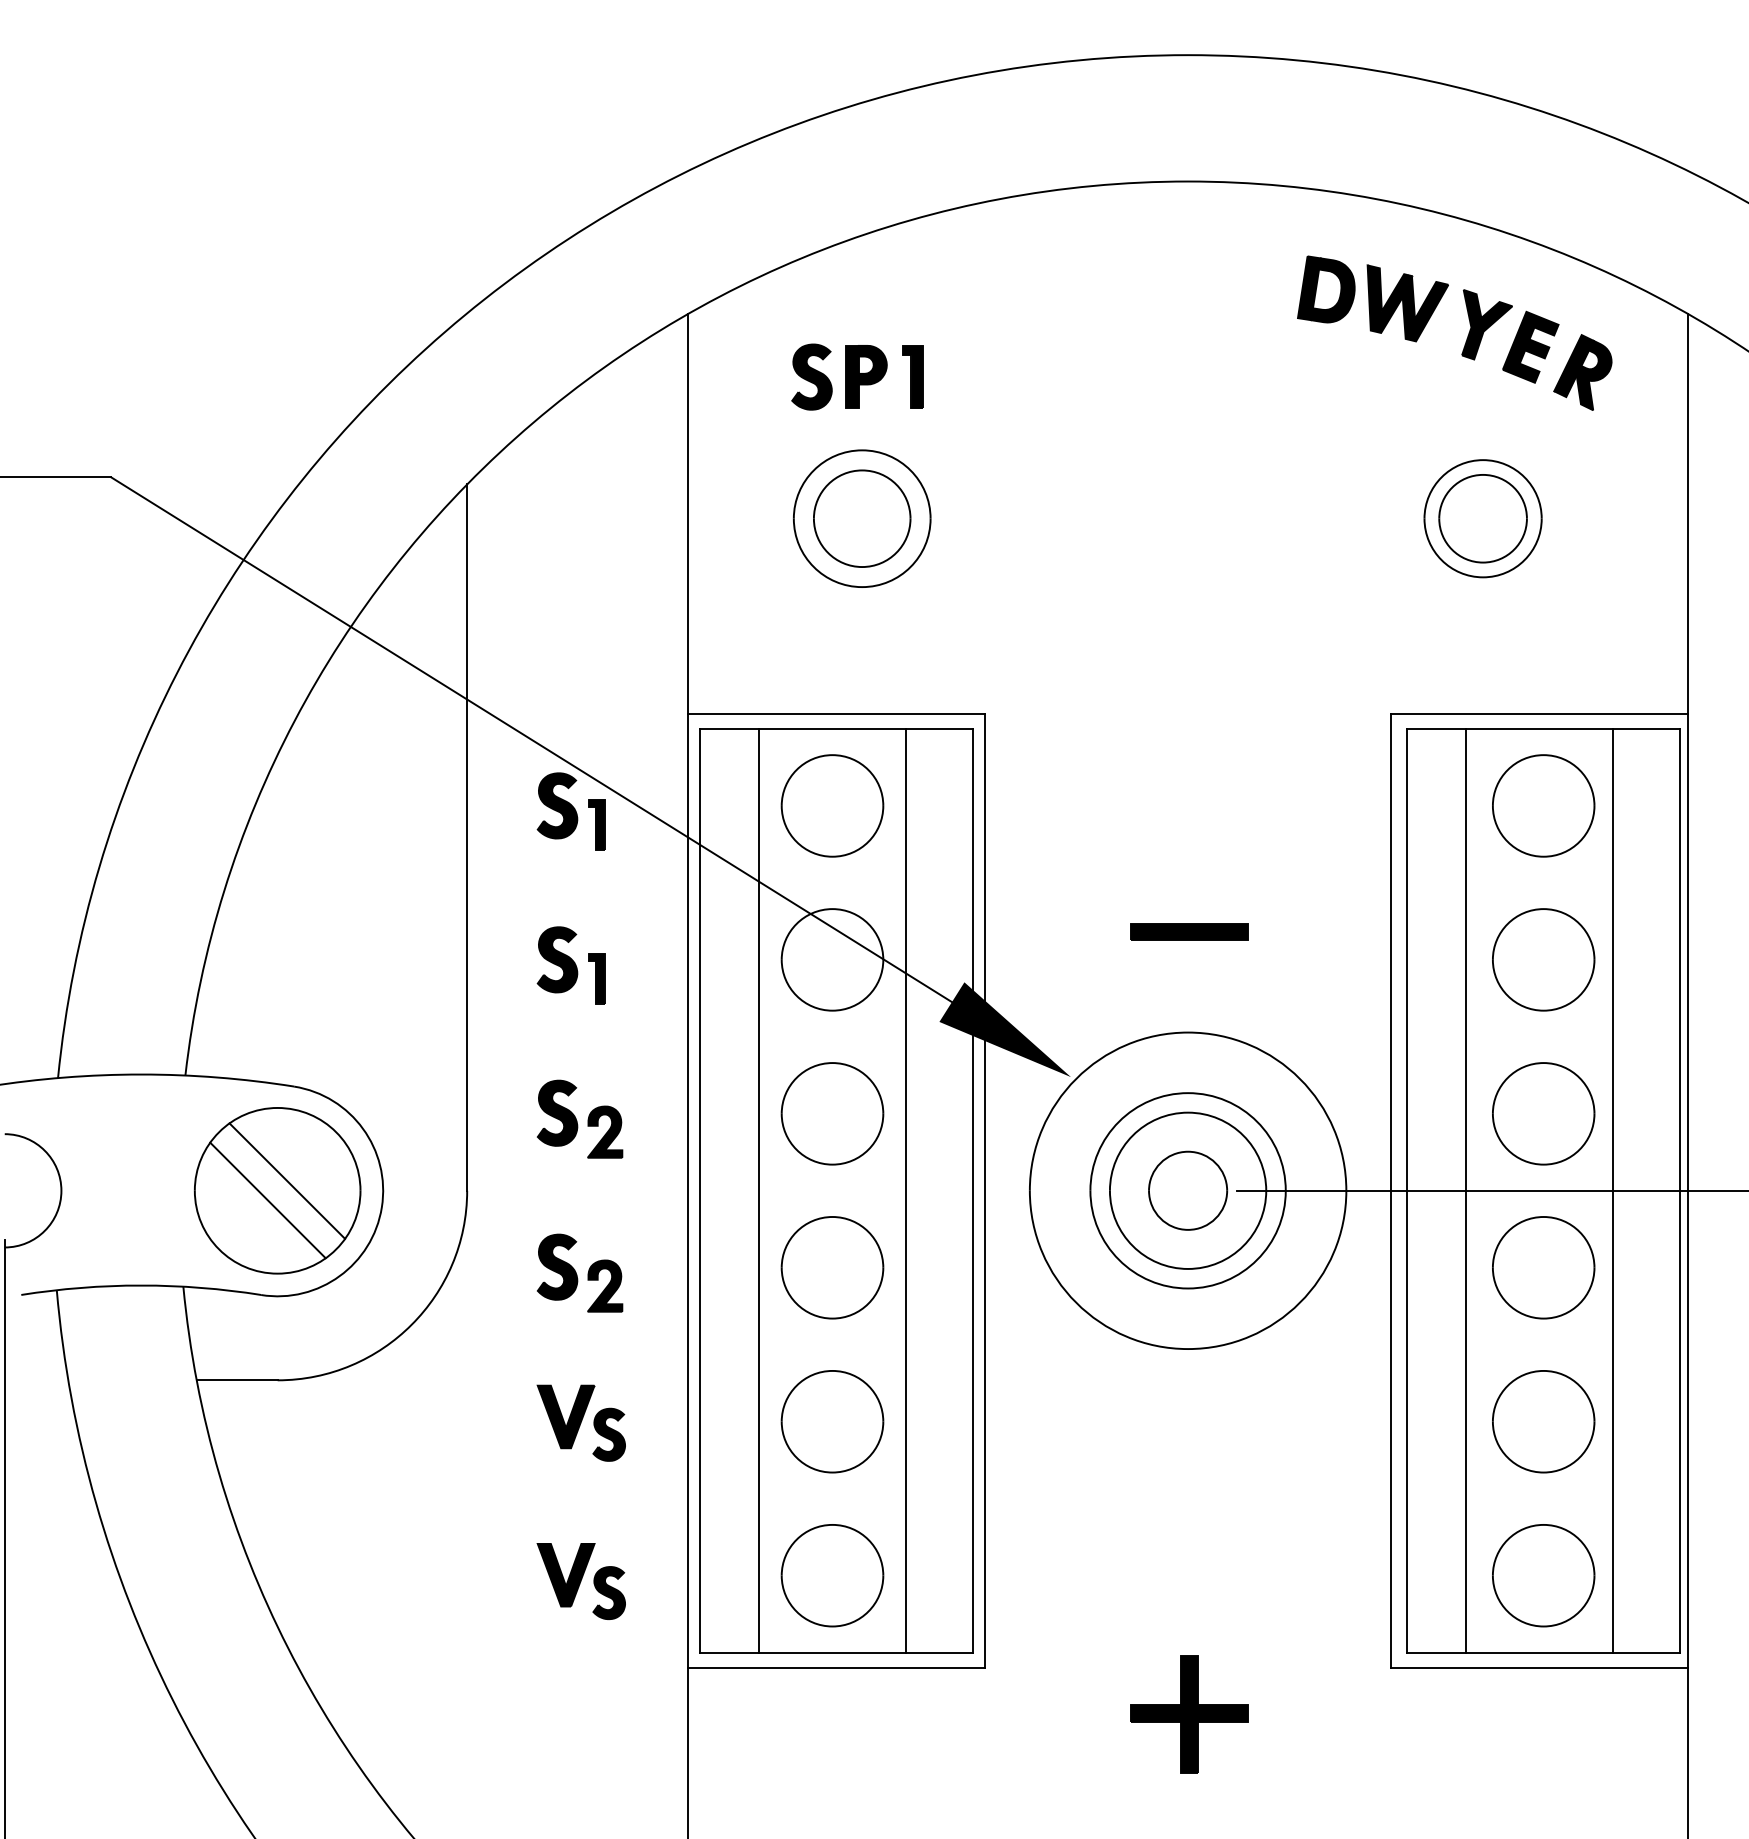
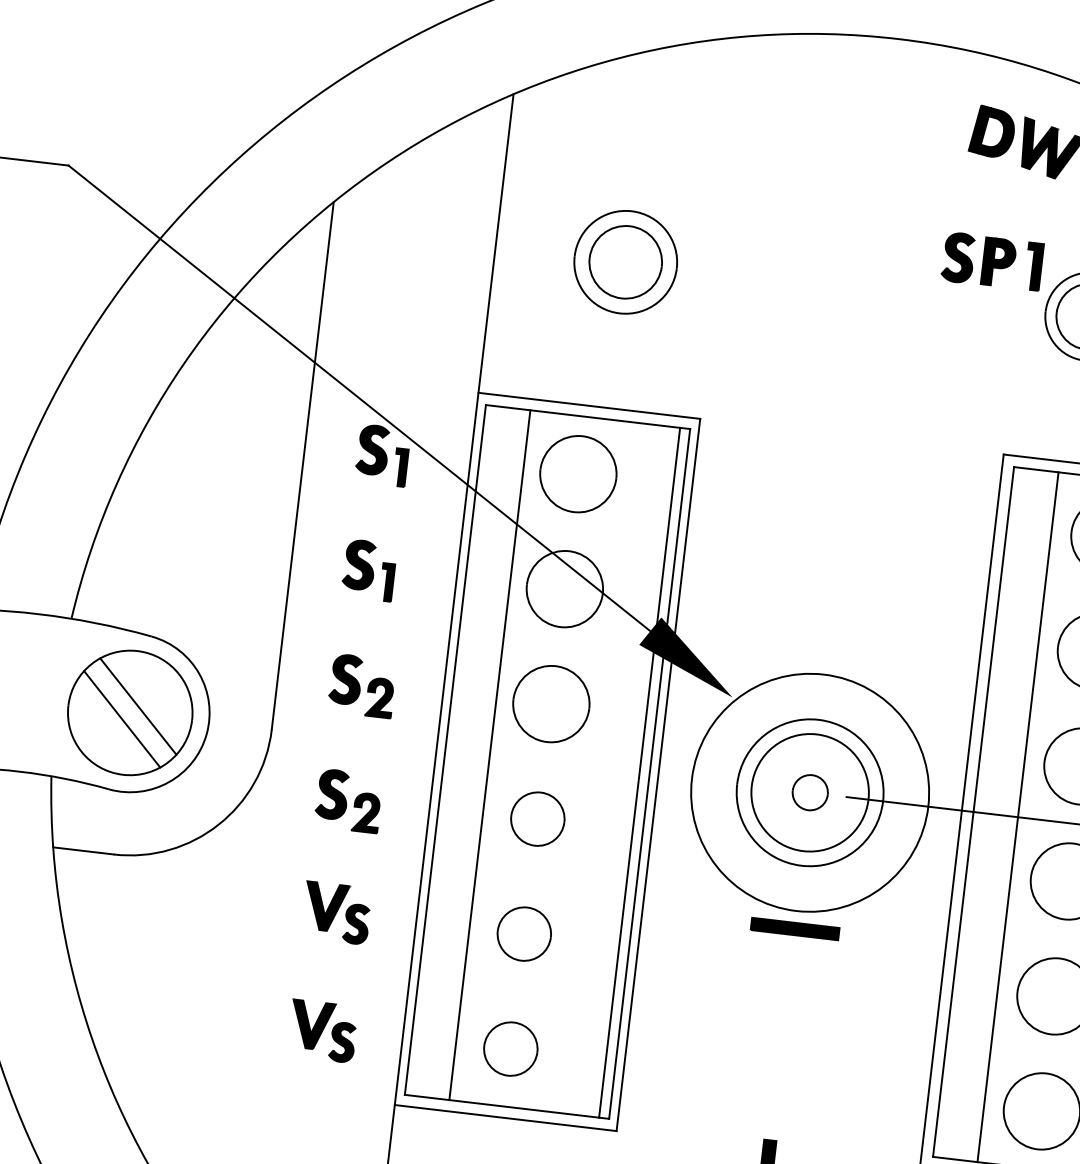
part: (857, 376) -> (992, 261), moved
part: (1189, 931) -> (795, 928), moved
line: (905, 1190) -> (639, 772), moved
part: (1188, 1190) -> (810, 792), size x0.6
part: (832, 1267) -> (537, 818), size x0.7
part: (832, 1421) -> (524, 933), size x0.7
part: (832, 1575) -> (510, 1048), size x0.7

